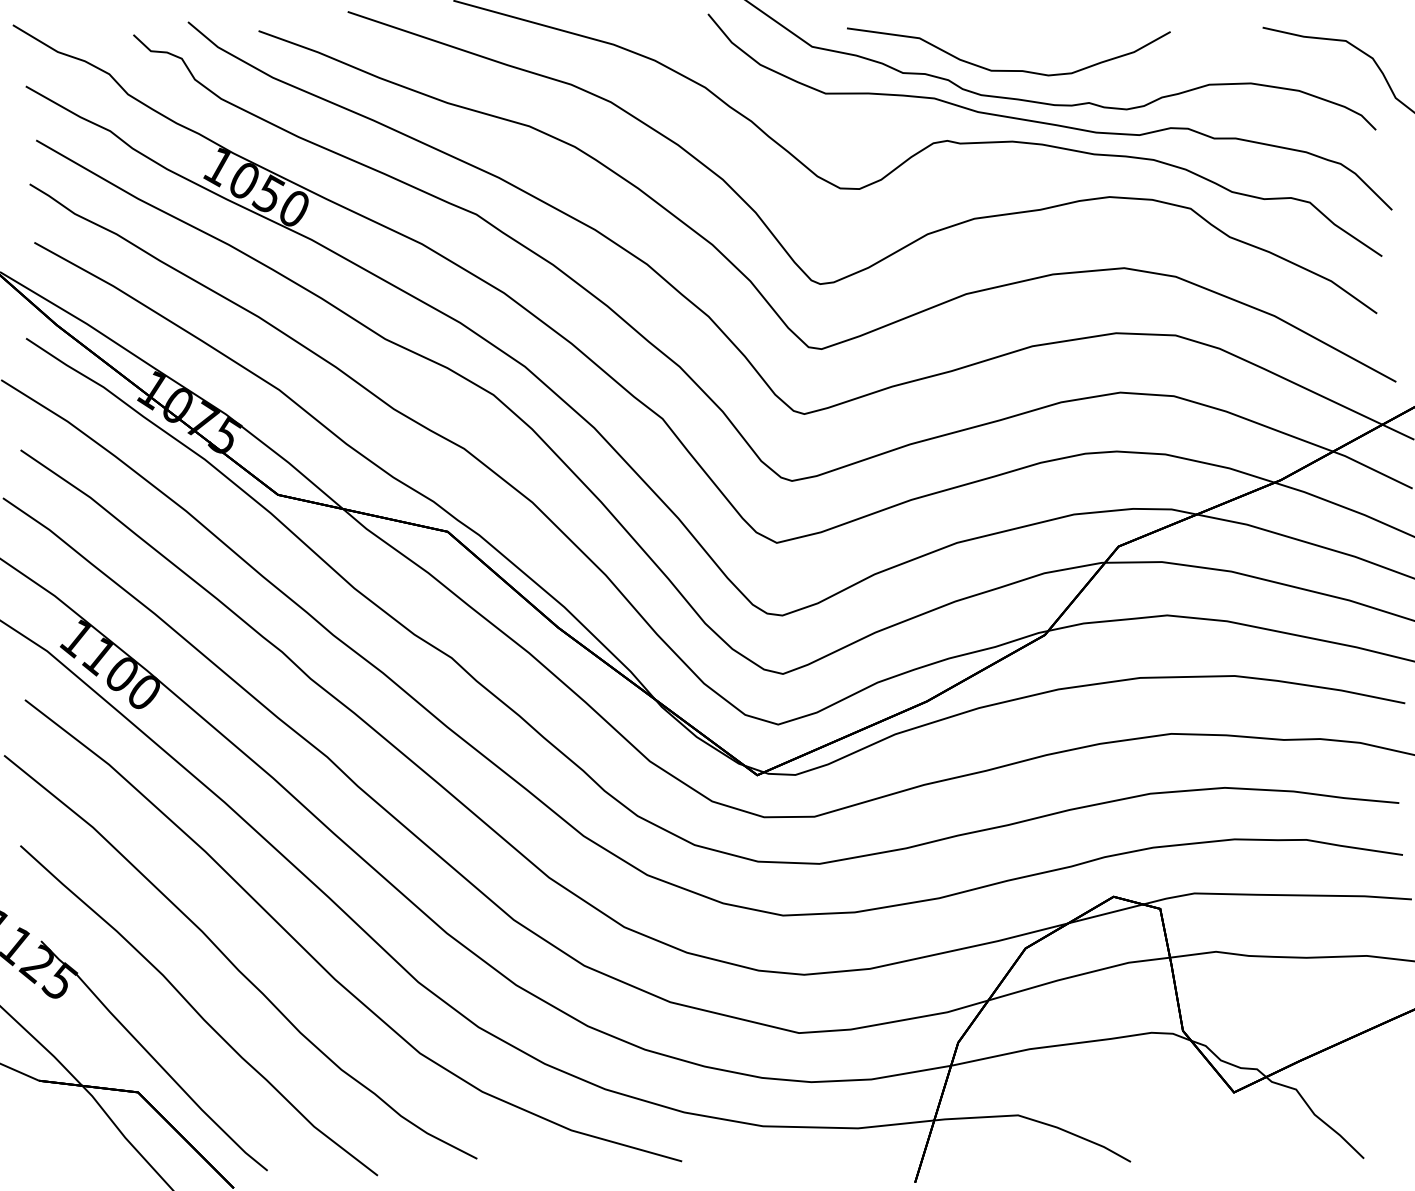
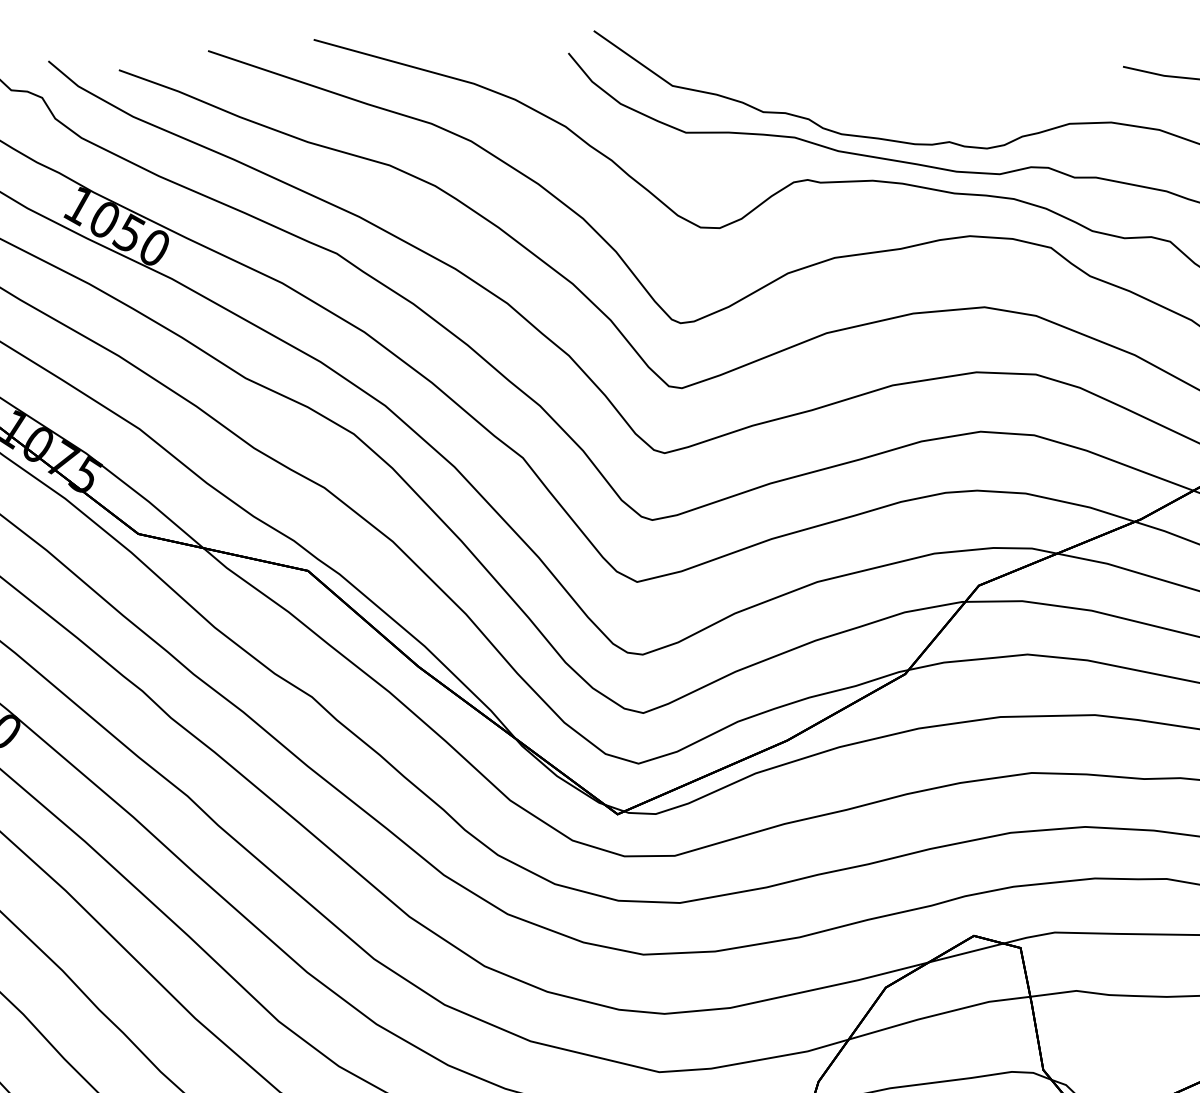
curve: (1008, 70) -> (868, 109), removed

